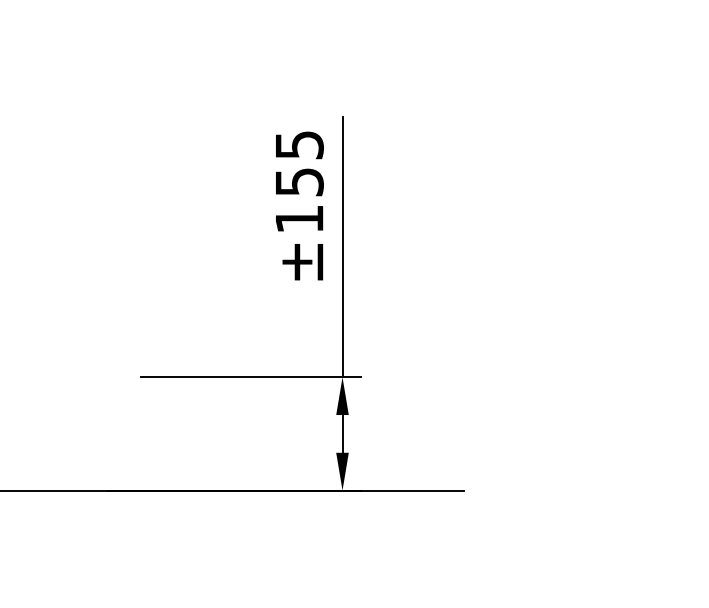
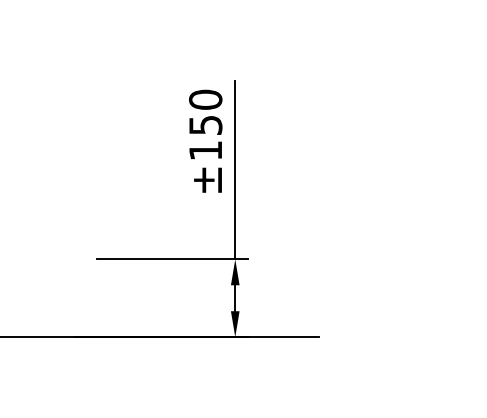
text: (299, 144) -> (205, 99), ±155 -> ±150

